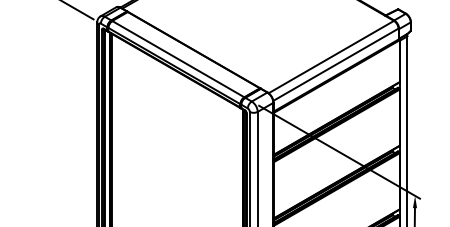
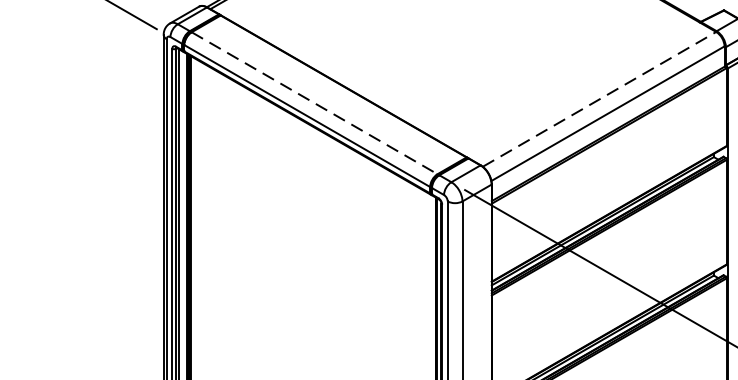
line: (331, 56) -> (599, 98), solid -> dashed
line: (178, 59) -> (314, 103), solid -> dashed

